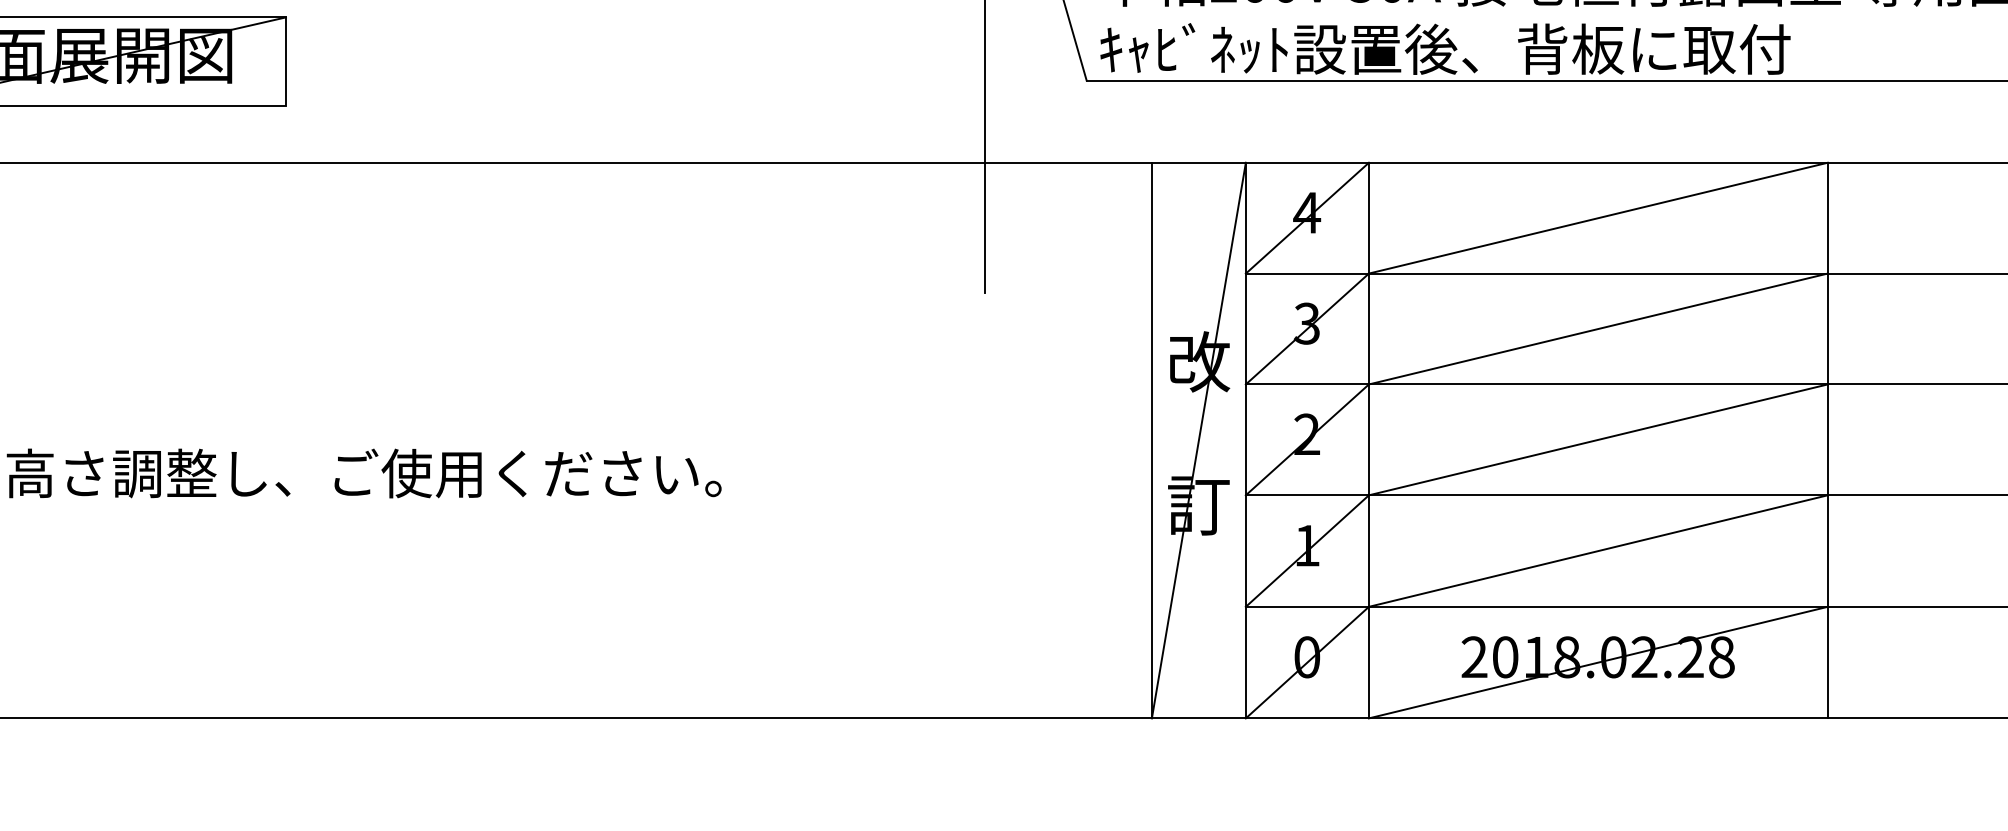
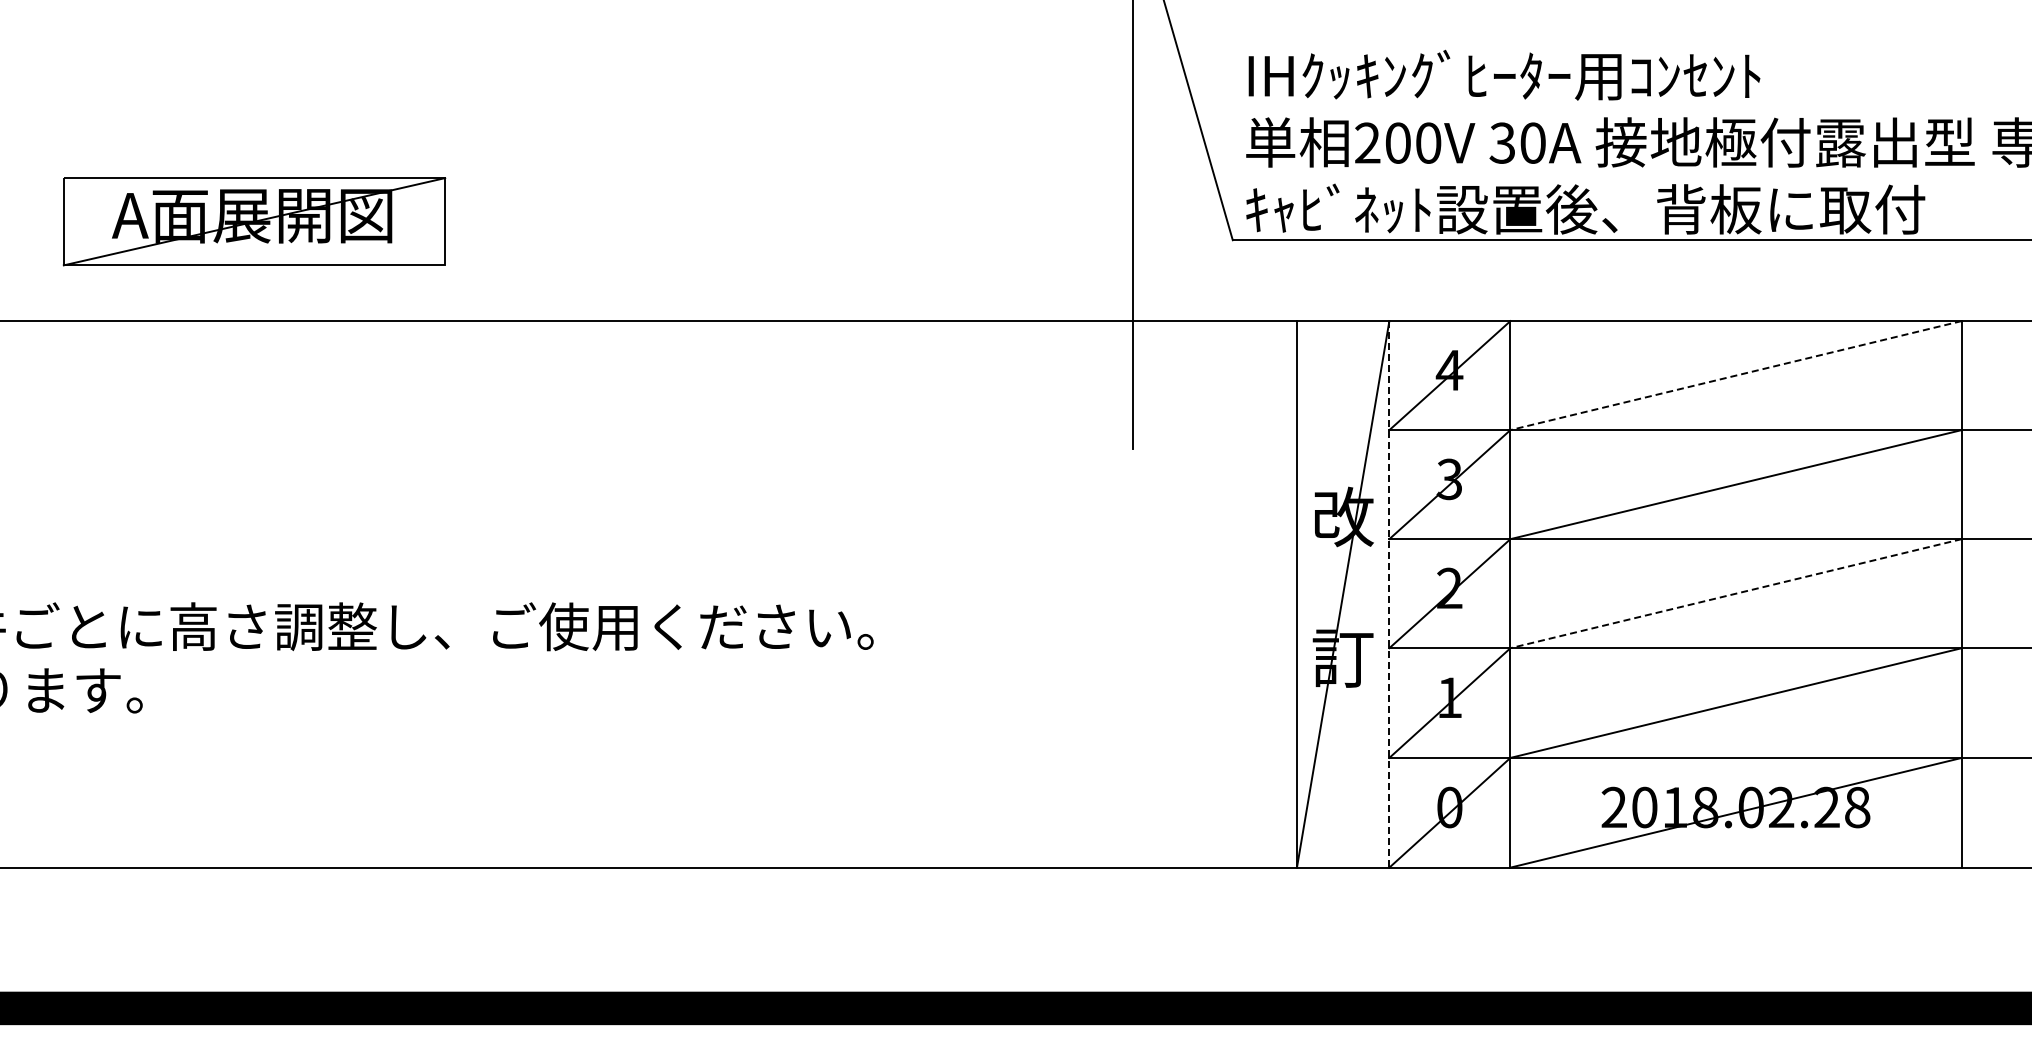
line: (1597, 218) -> (1735, 375), solid -> dashed
line: (1597, 439) -> (1735, 593), solid -> dashed
line: (1245, 440) -> (1389, 594), solid -> dashed

